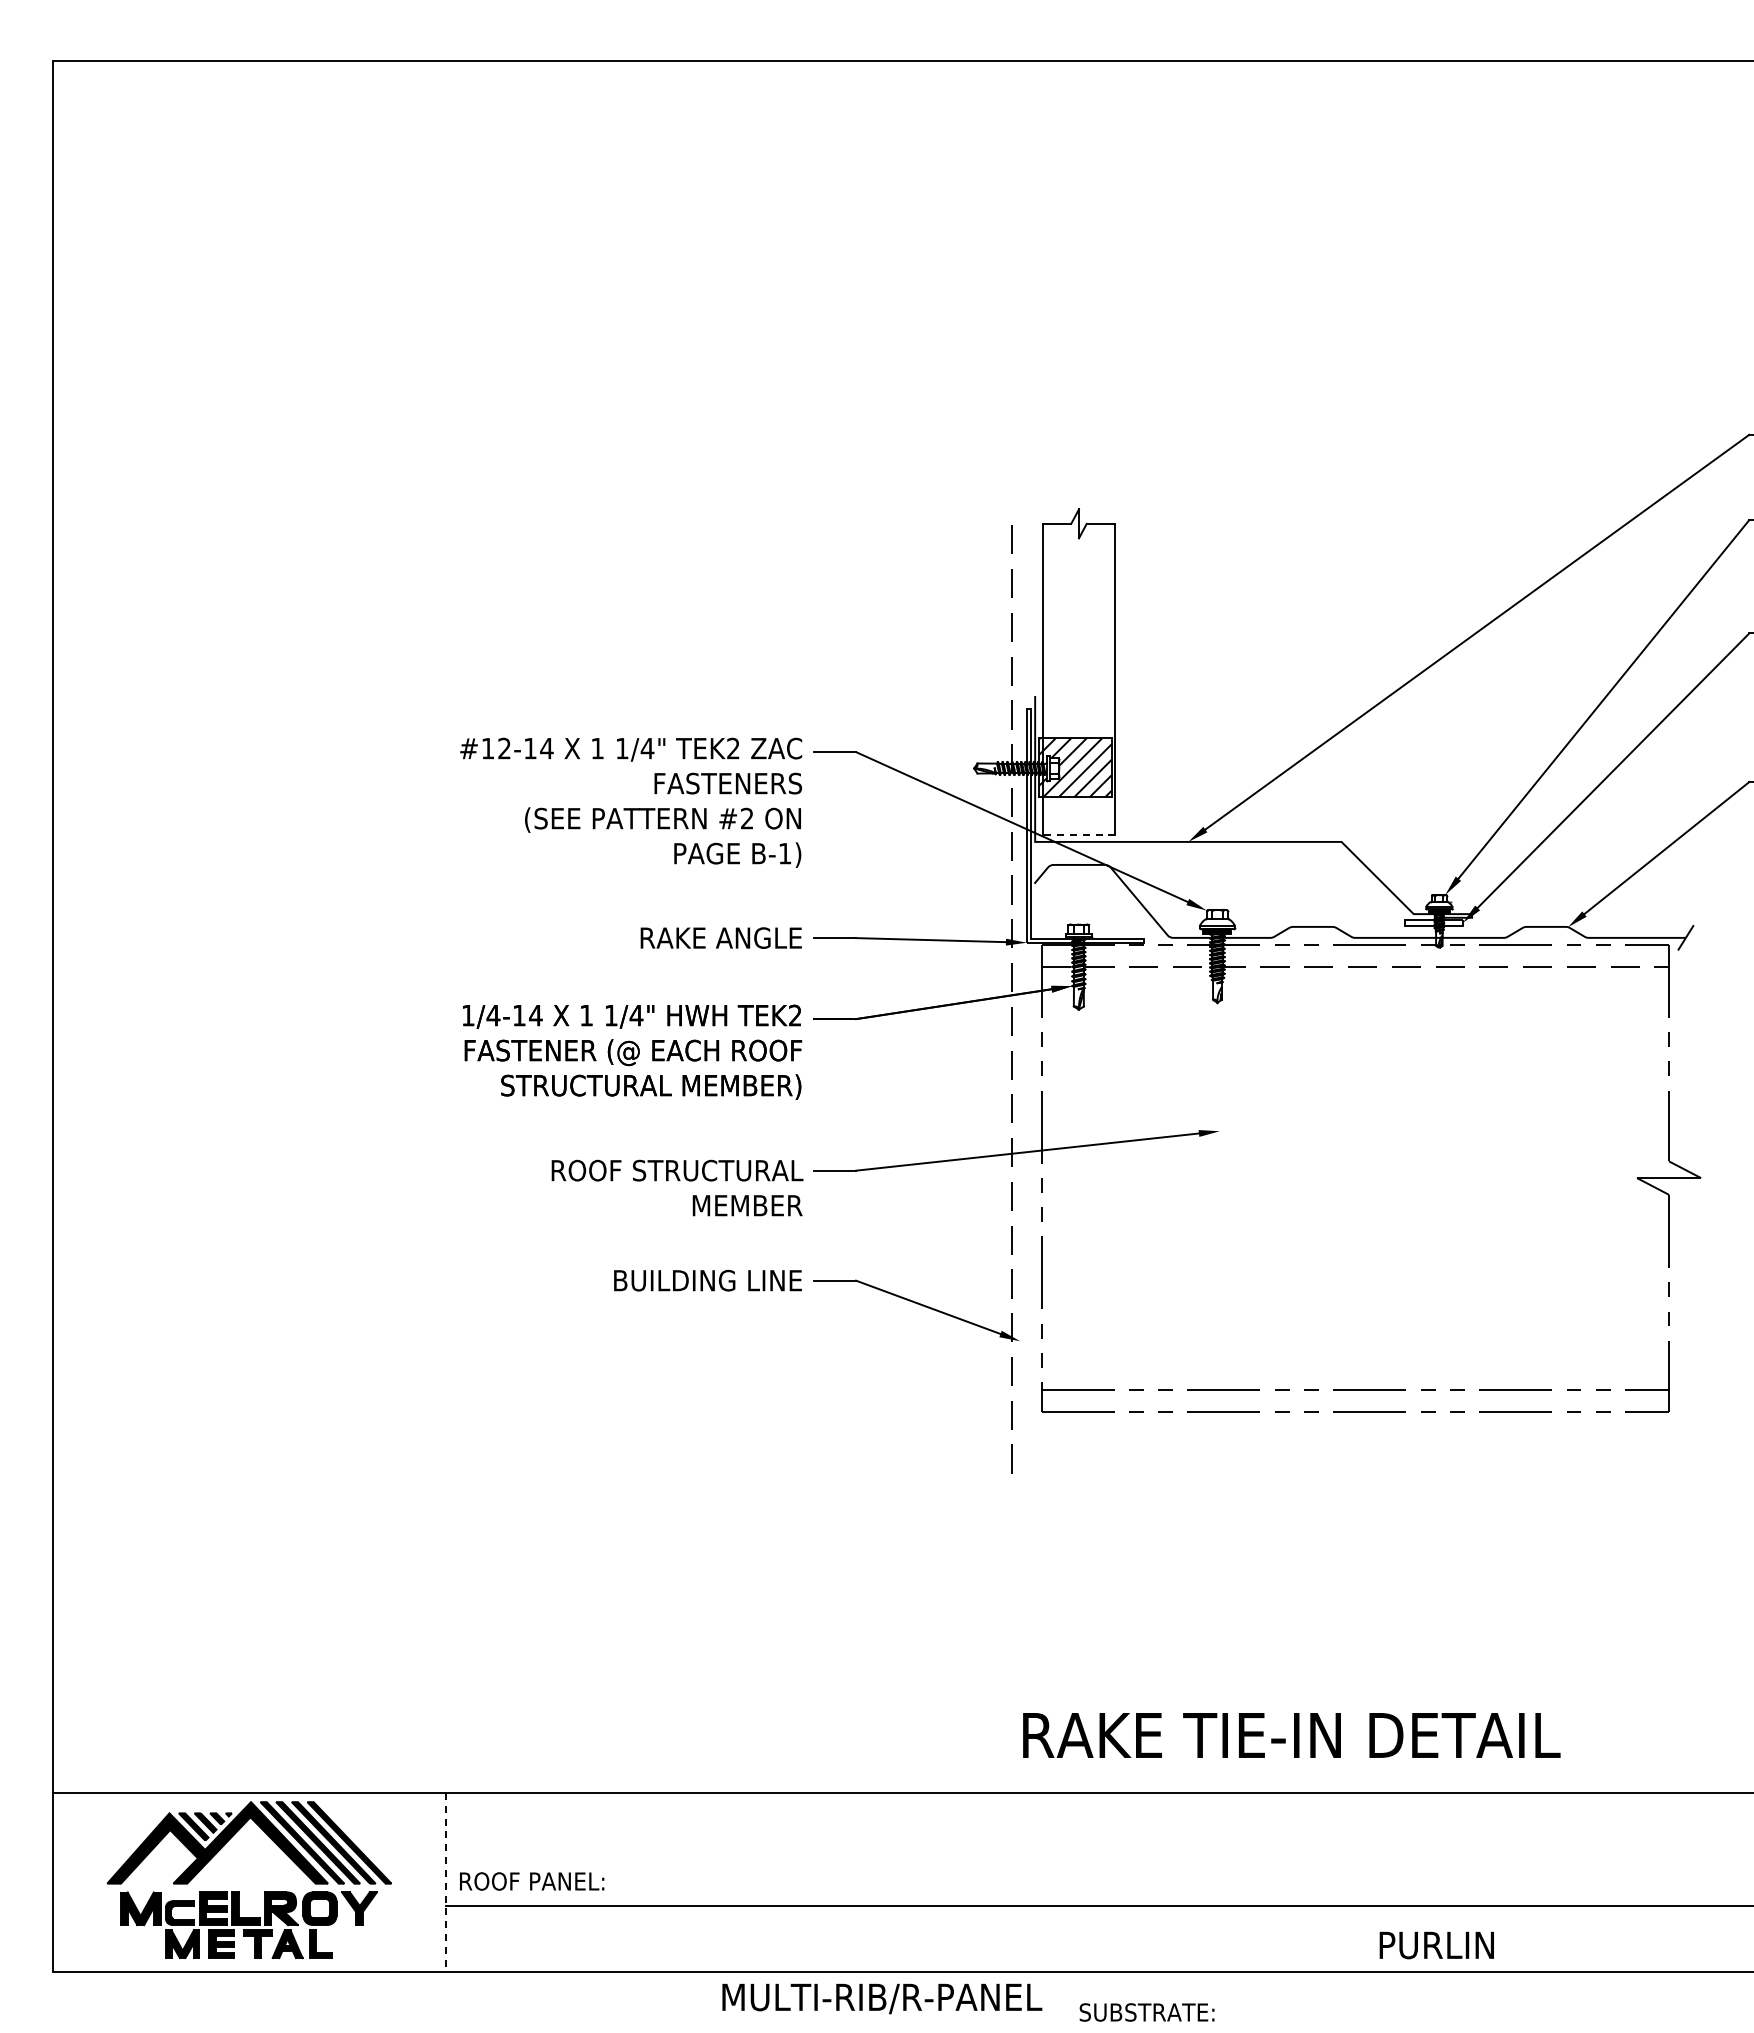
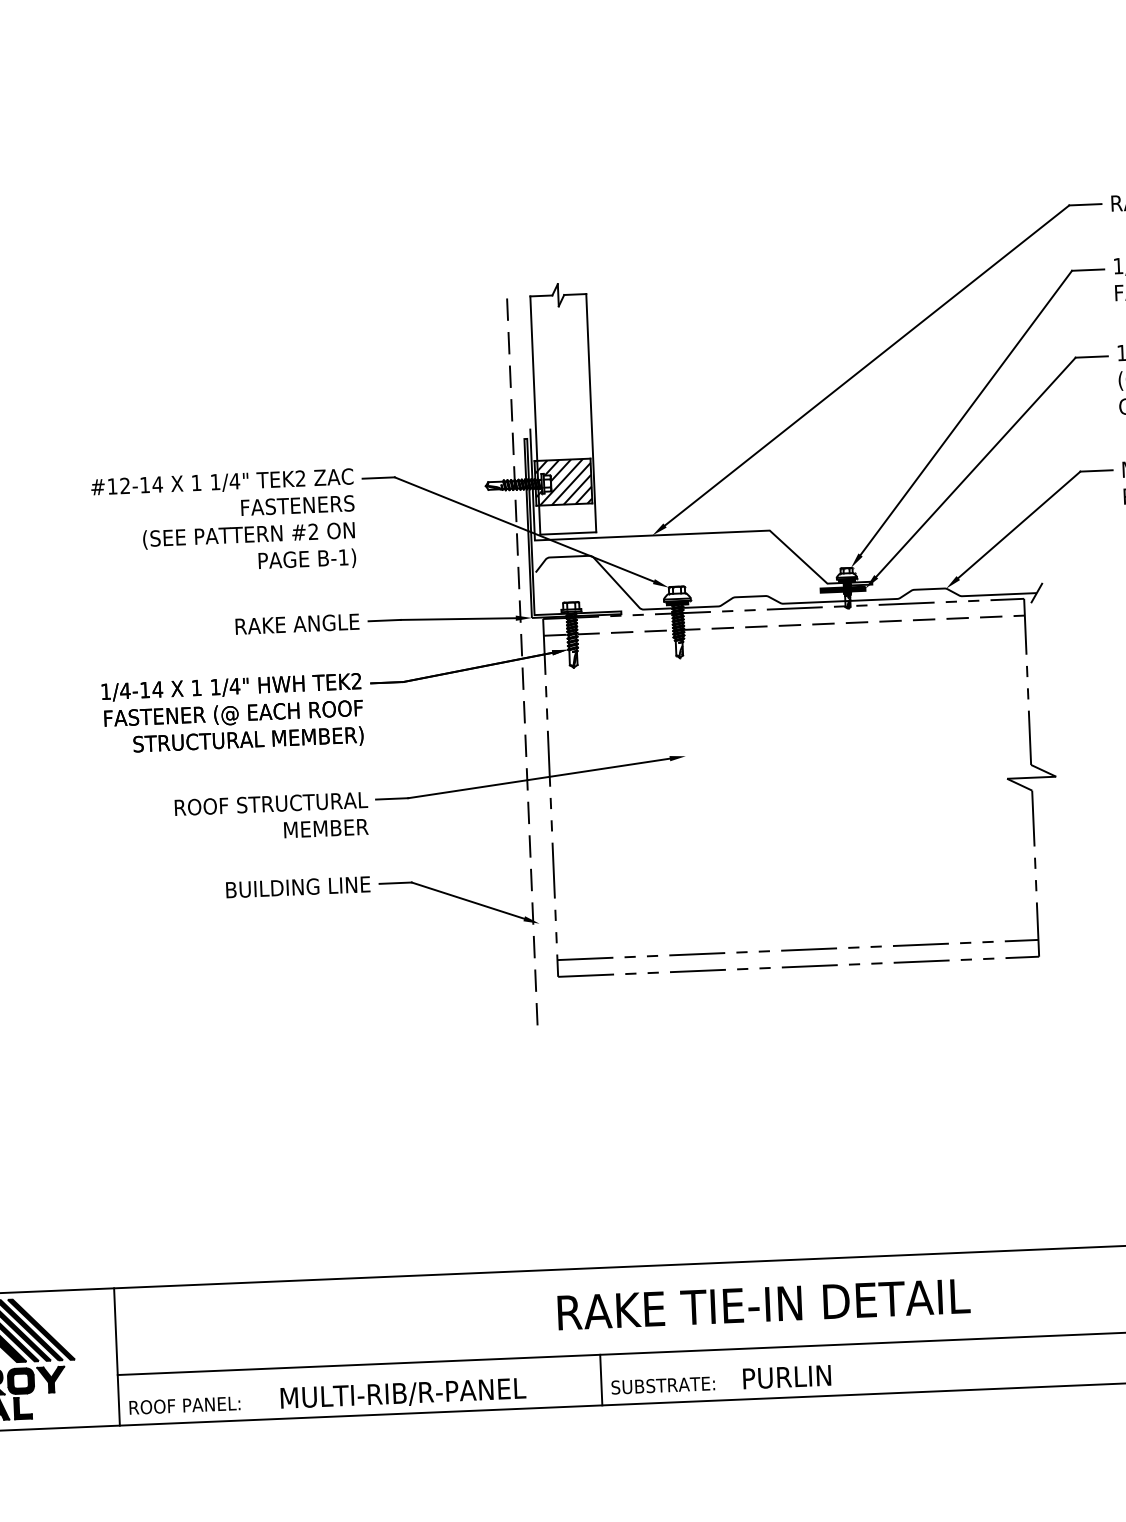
line: (1078, 834) -> (567, 533), dashed -> solid
fill: (1433, 922) -> (842, 589), added
text: (1291, 1735) -> (763, 1304), moved
text: (532, 1881) -> (185, 1405), moved
line: (446, 1882) -> (117, 1356), dashed -> solid
line: (1075, 1939) -> (601, 1380), added
text: (1436, 1945) -> (786, 1377), moved
text: (882, 1998) -> (403, 1394), moved
text: (1146, 2012) -> (662, 1385), moved

